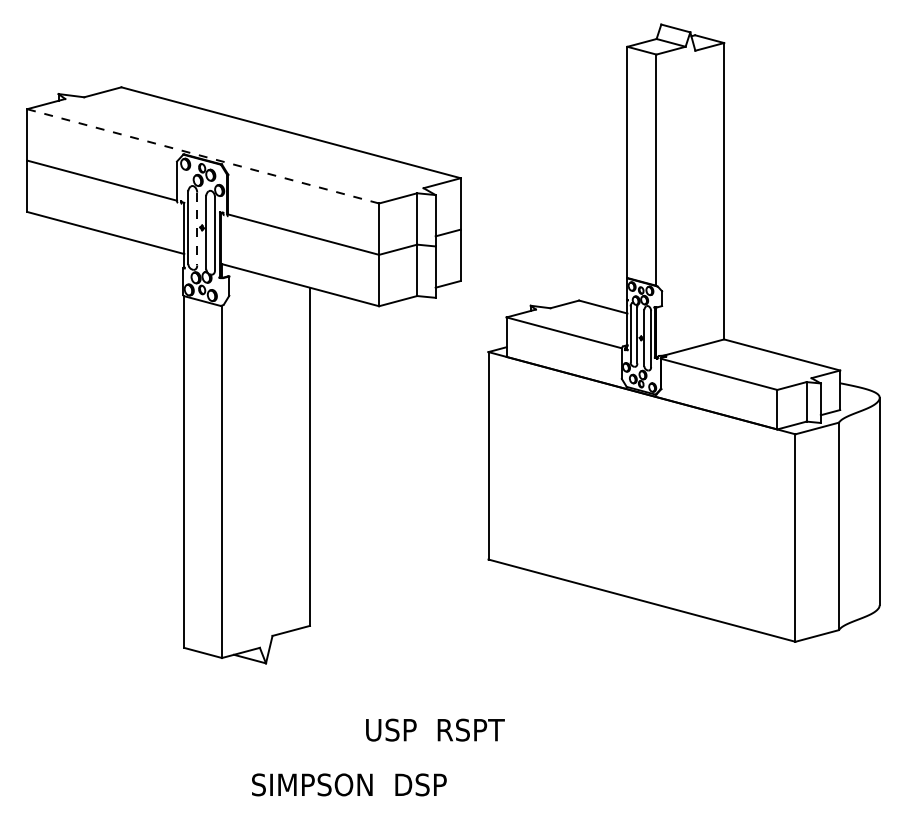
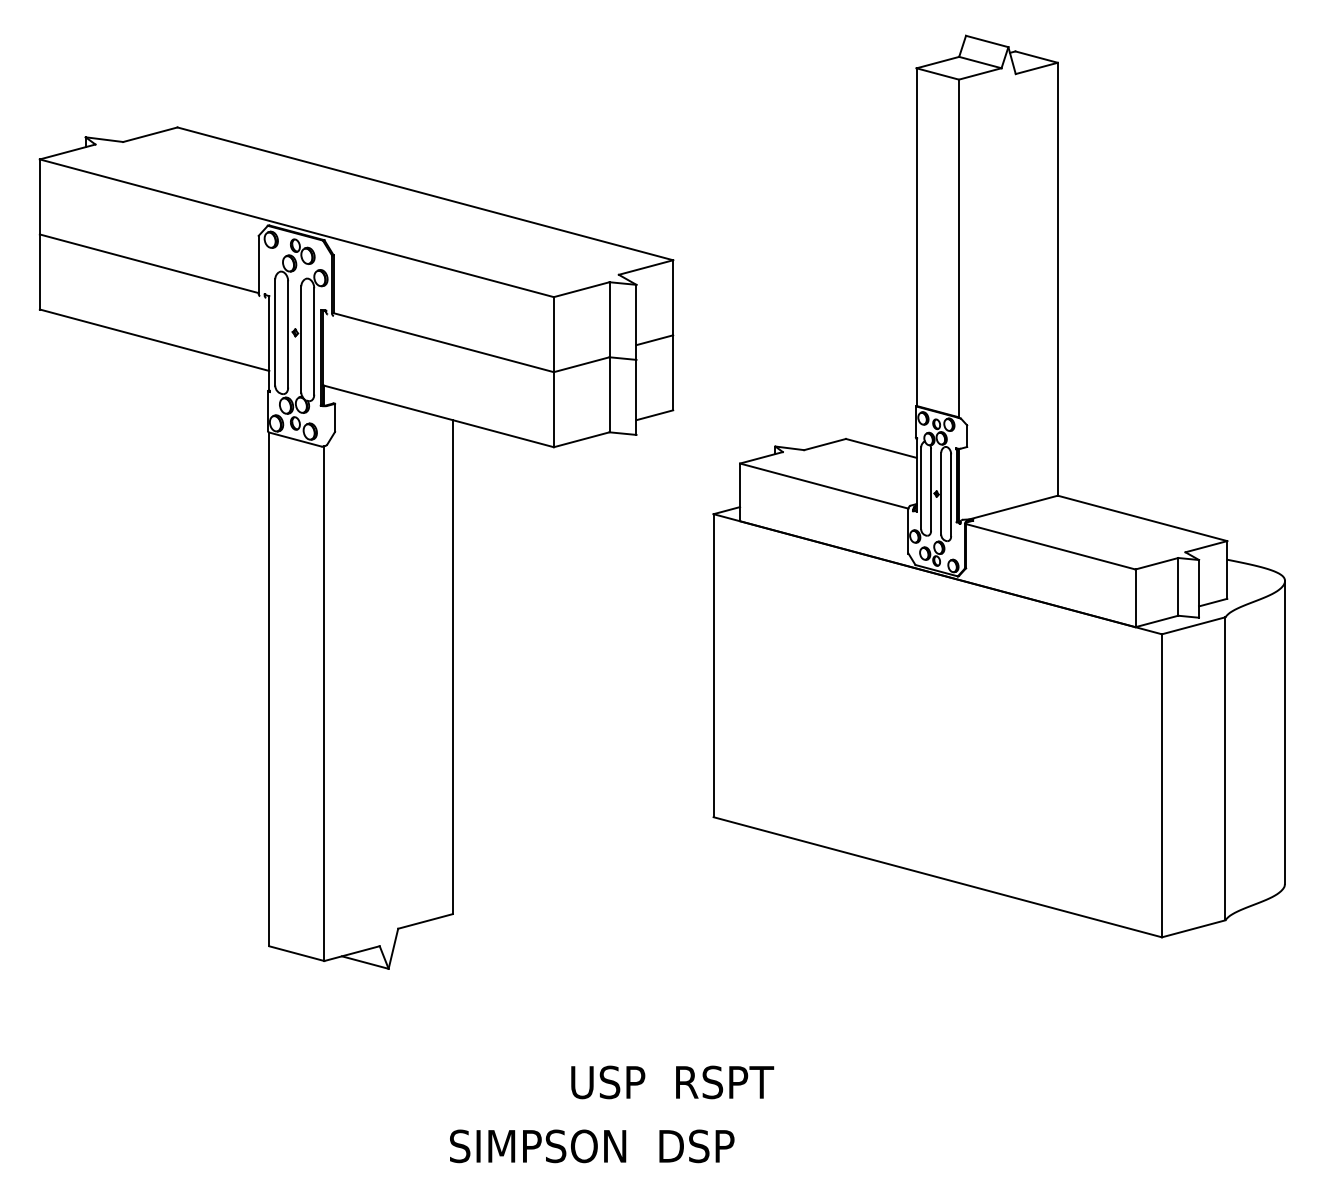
line: (202, 156) -> (295, 228), dashed -> solid
line: (197, 229) -> (288, 335), dashed -> solid
text: (435, 729) -> (672, 1081), moved
text: (349, 784) -> (592, 1145), moved

